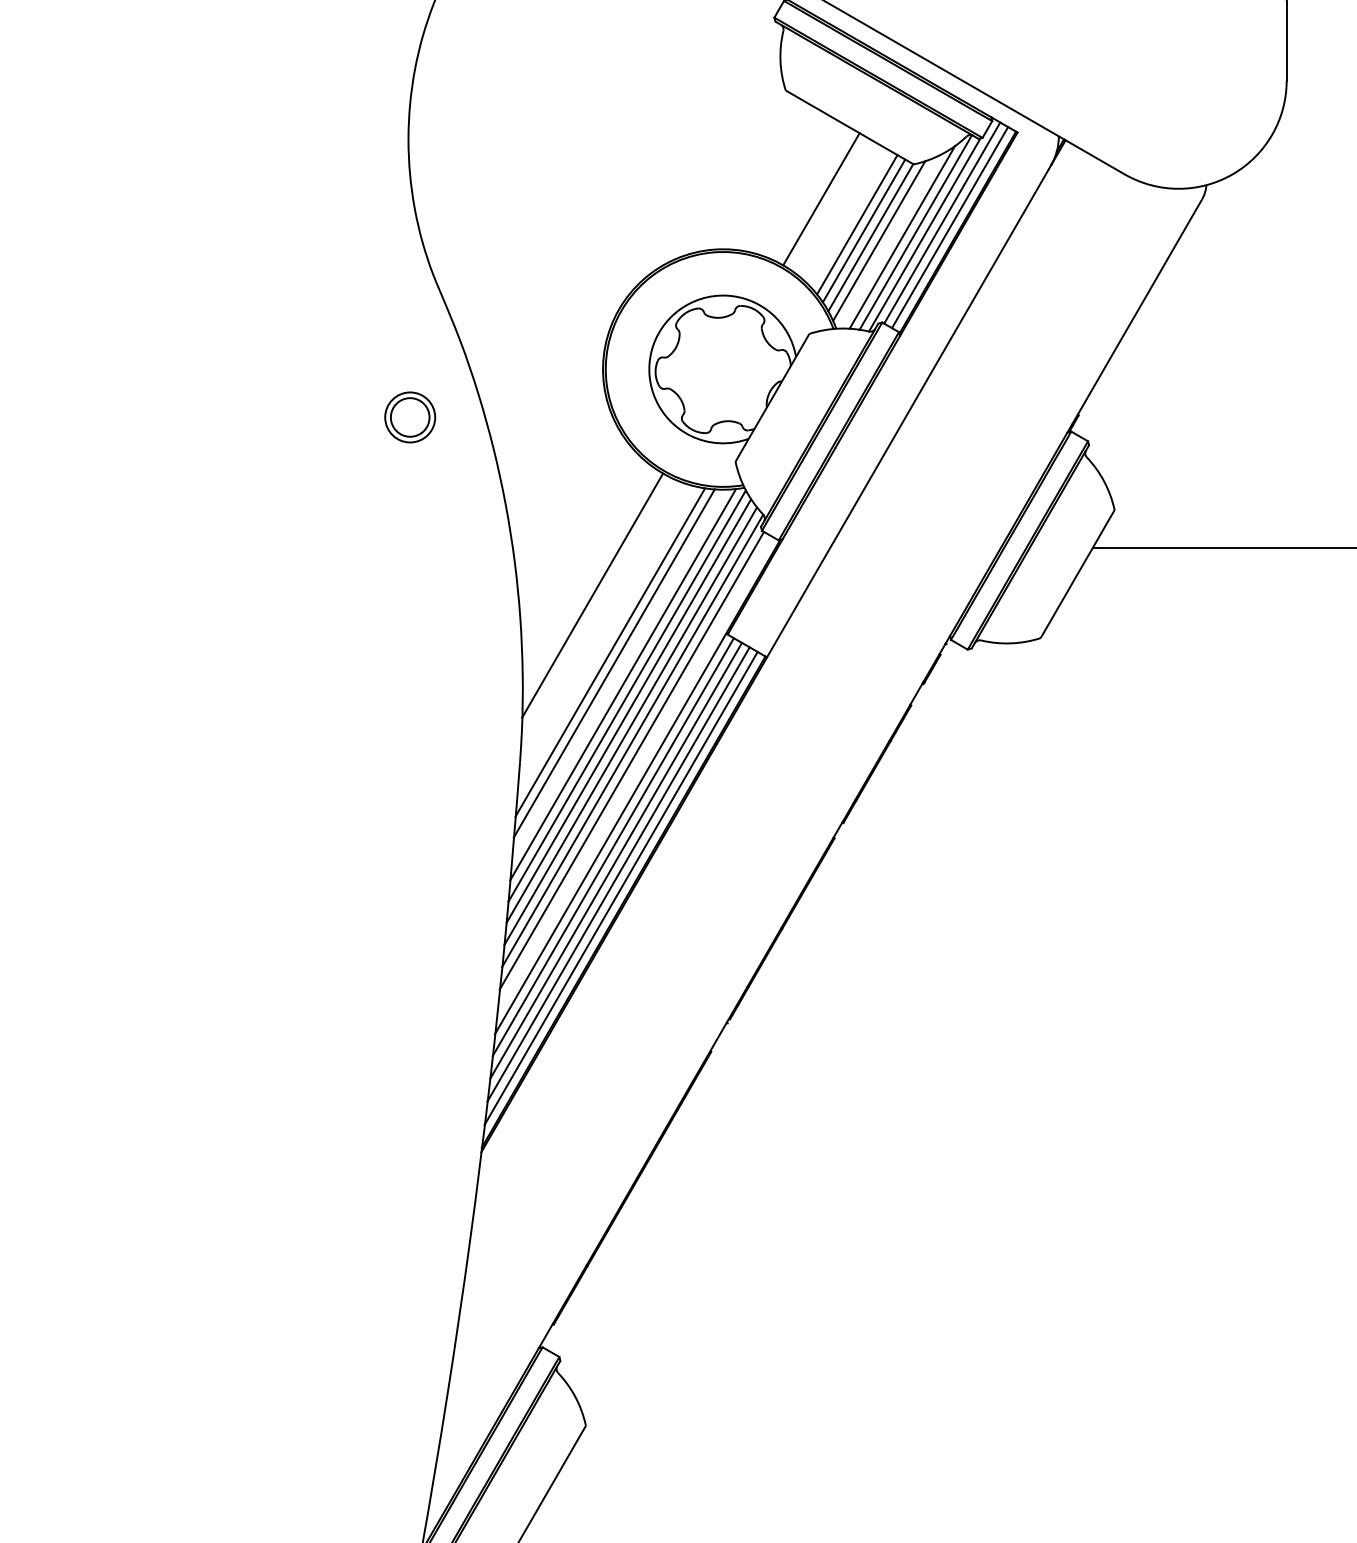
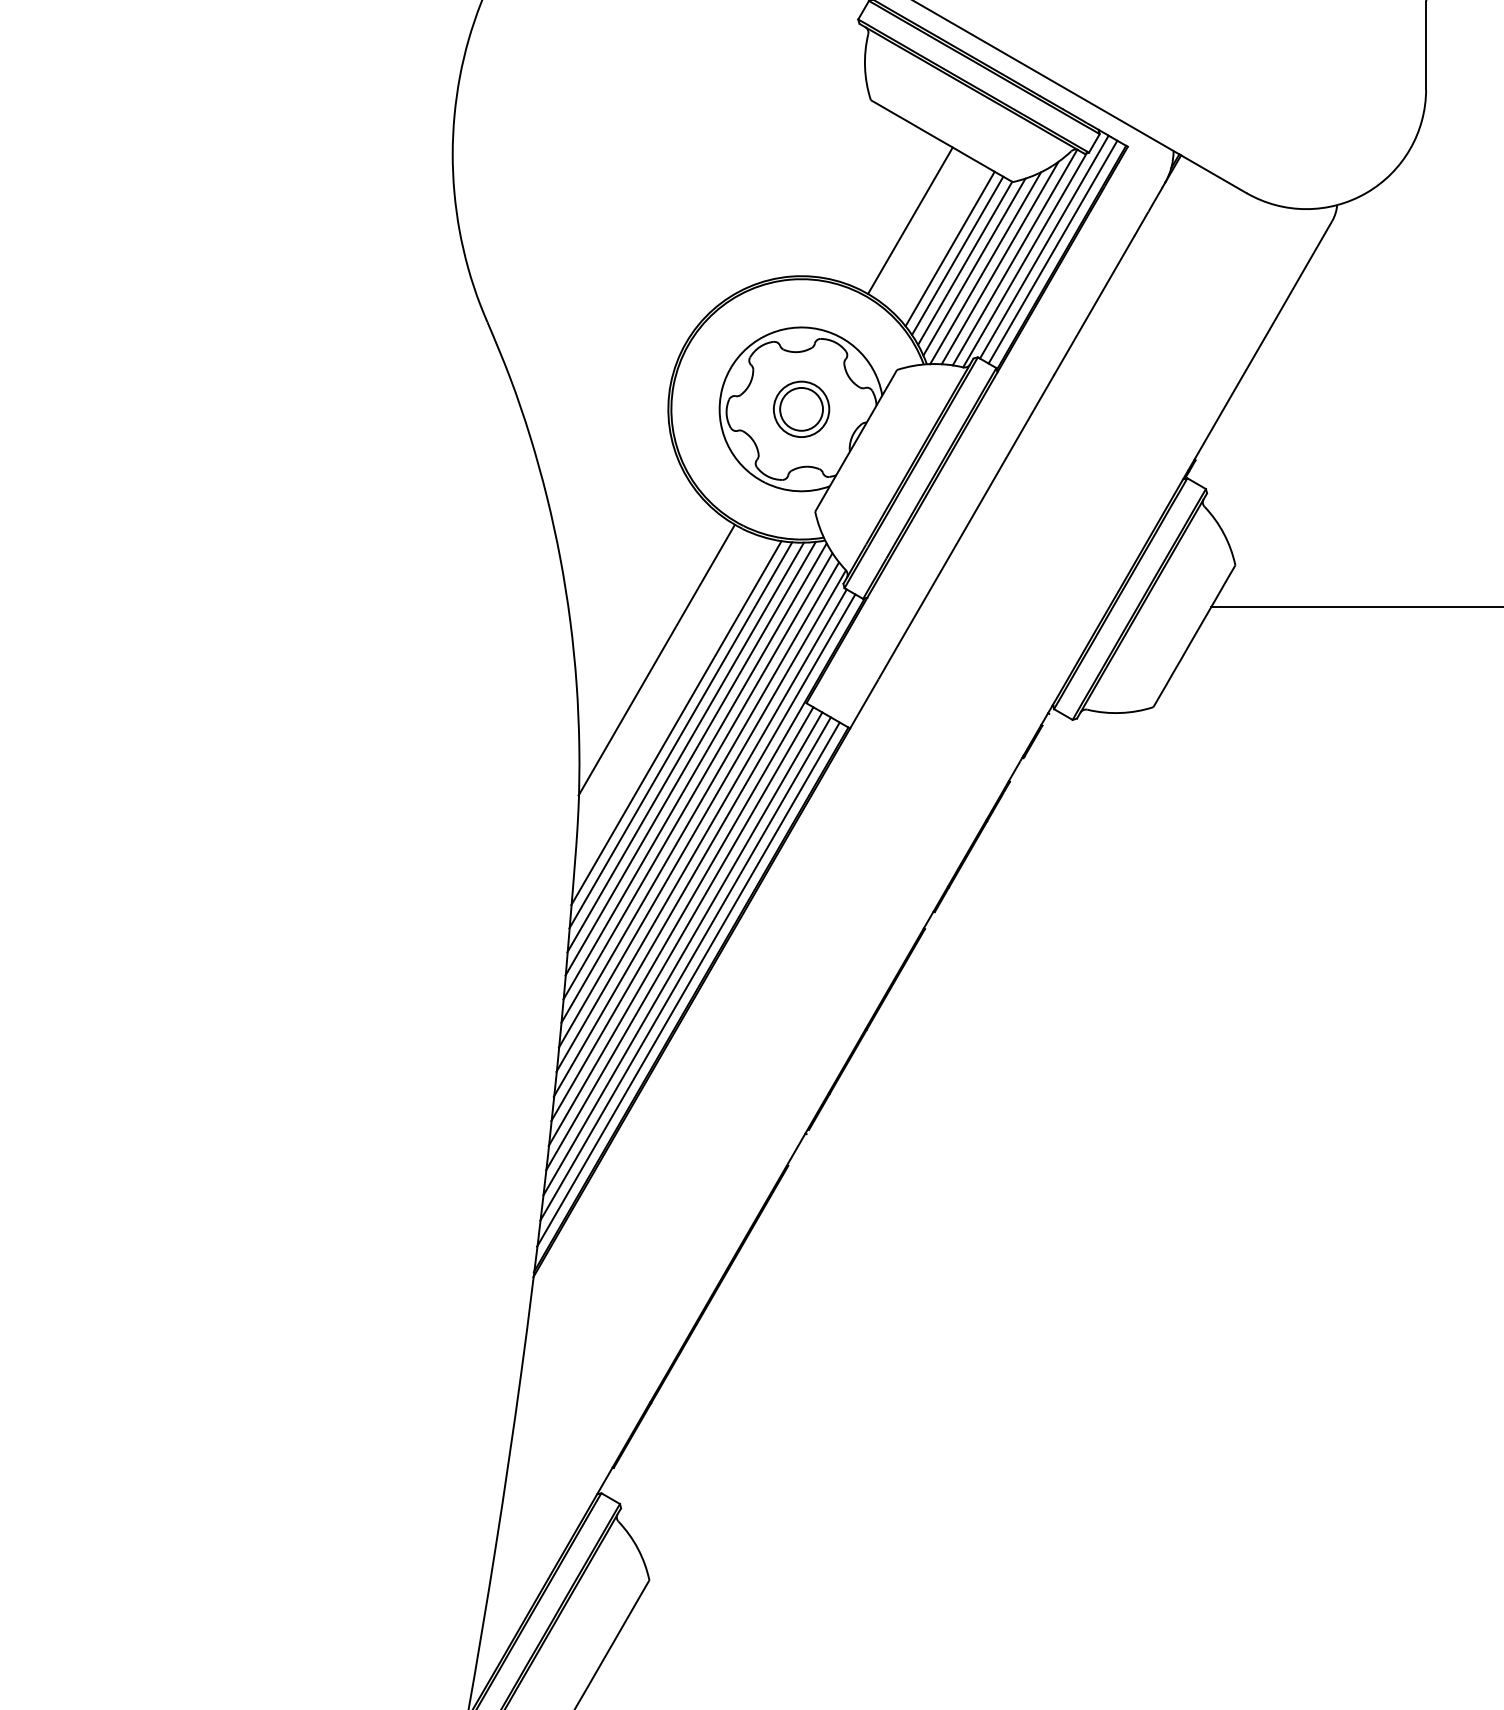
line: (889, 241) -> (985, 267), added
part: (410, 417) -> (801, 409), moved
line: (618, 674) -> (685, 747), added
line: (634, 773) -> (703, 857), added

